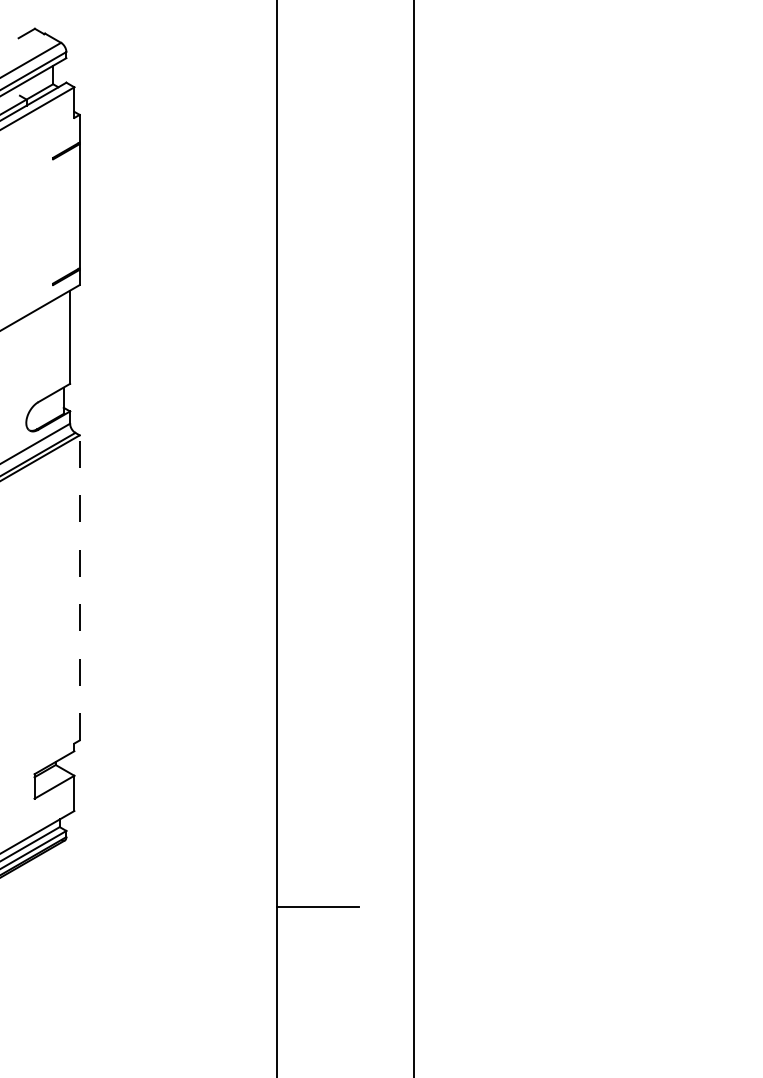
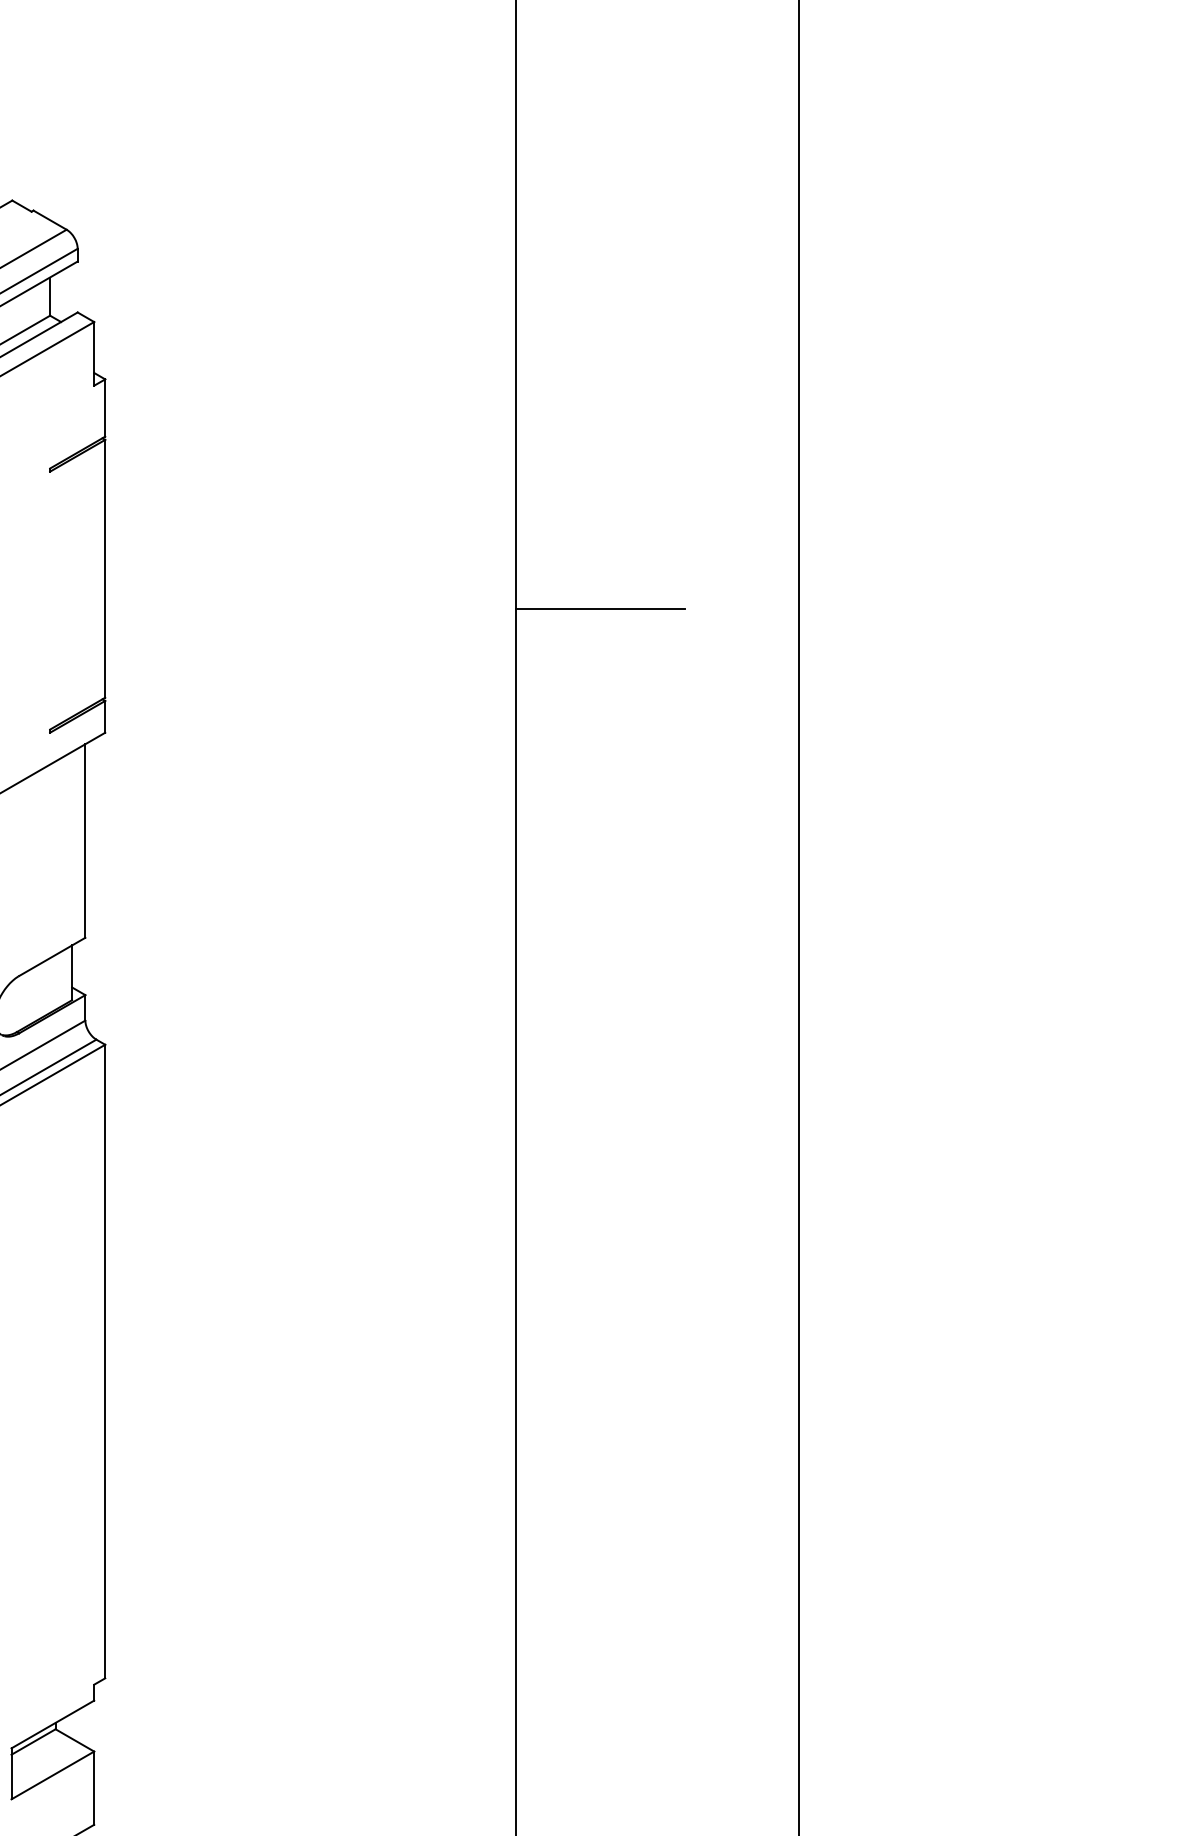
line: (318, 225) -> (601, 608), added
line: (79, 587) -> (104, 1360), dashed -> solid

